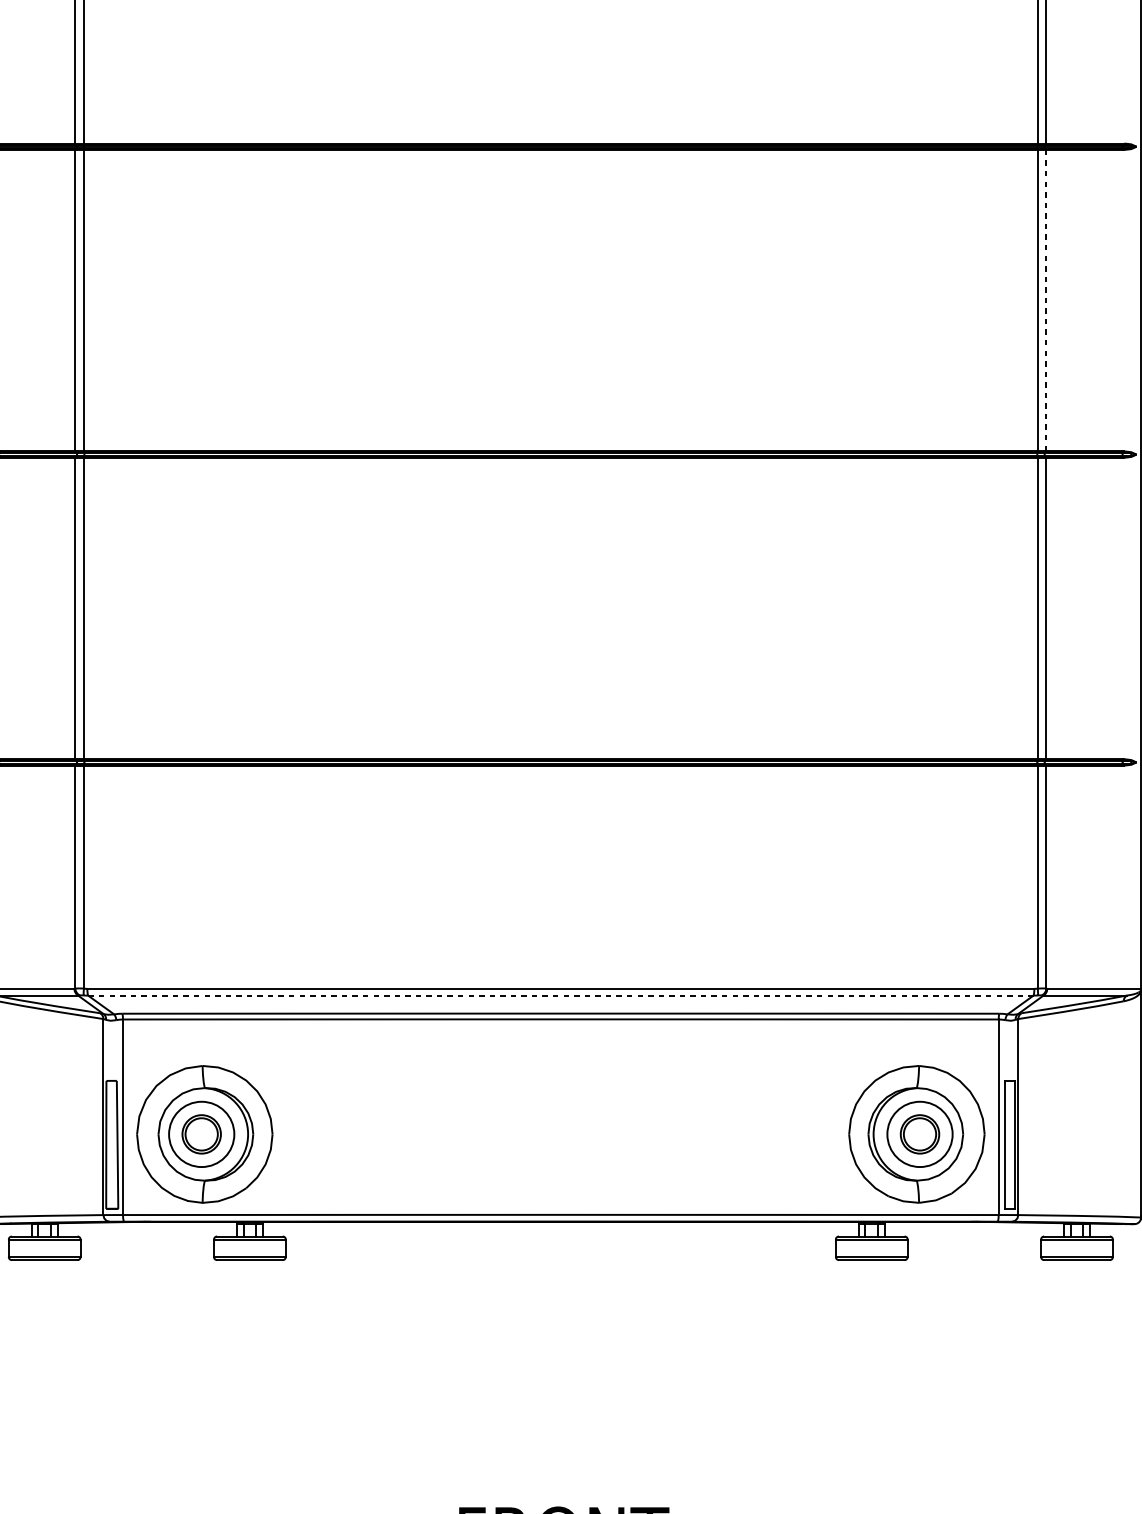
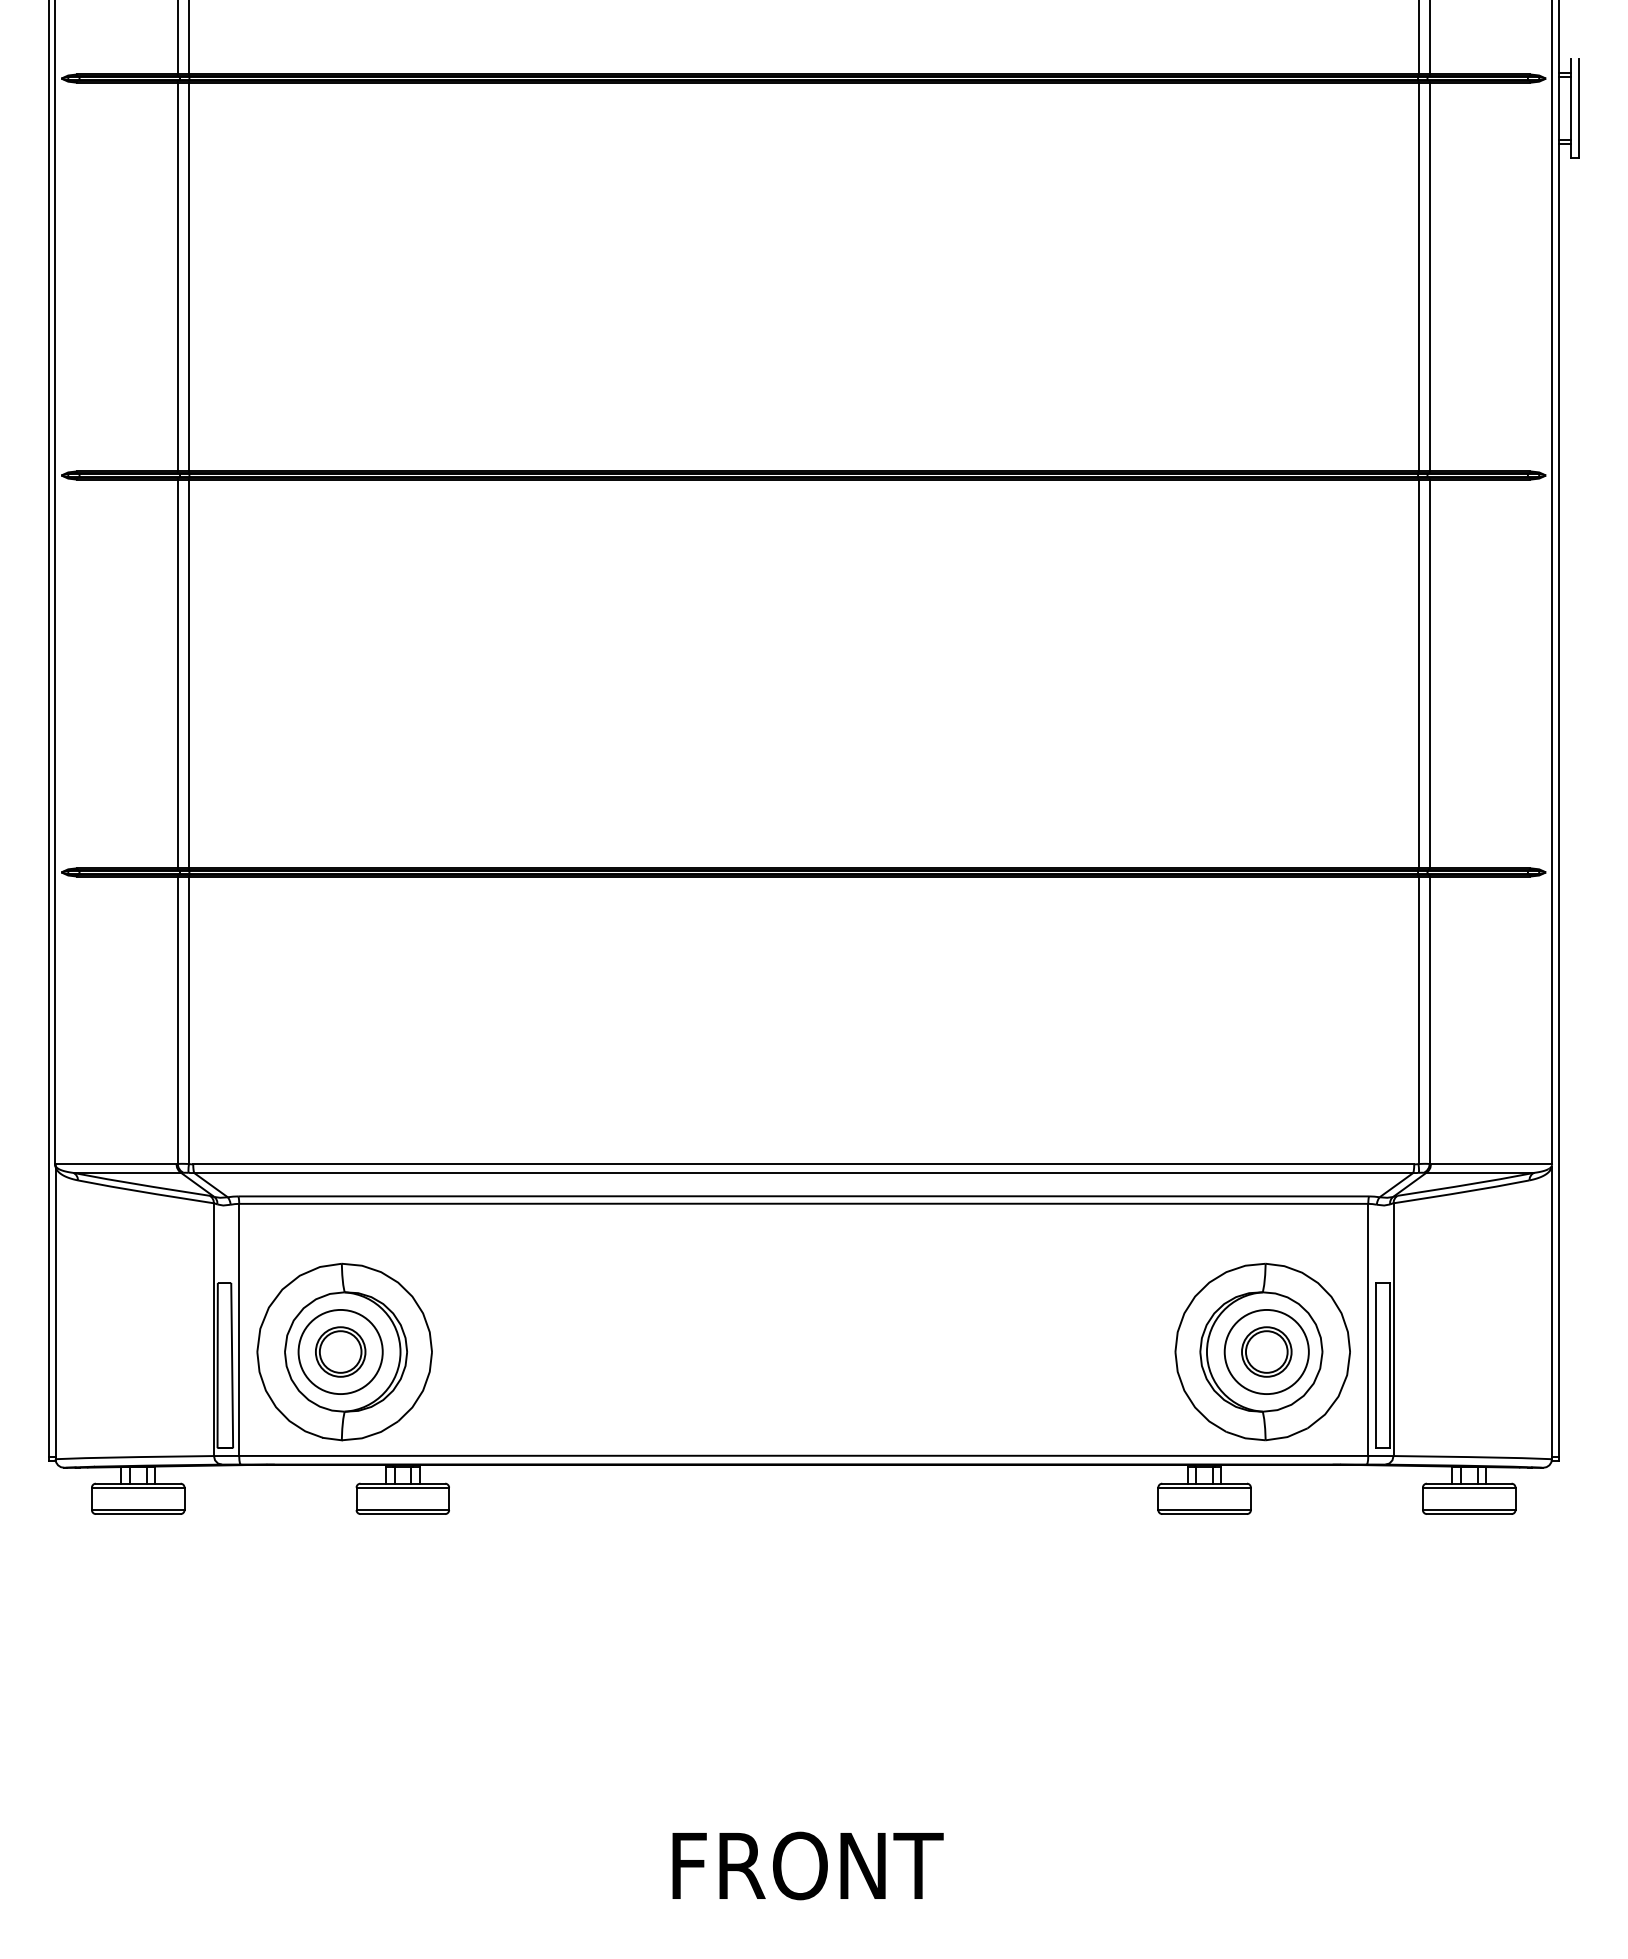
line: (1046, 301) -> (1429, 277), dashed -> solid
line: (560, 995) -> (803, 1172), dashed -> solid

